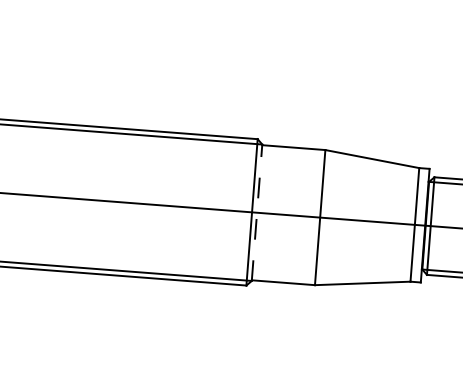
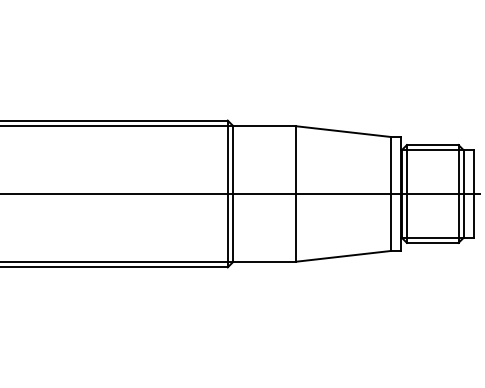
line: (256, 212) -> (232, 193), dashed -> solid

